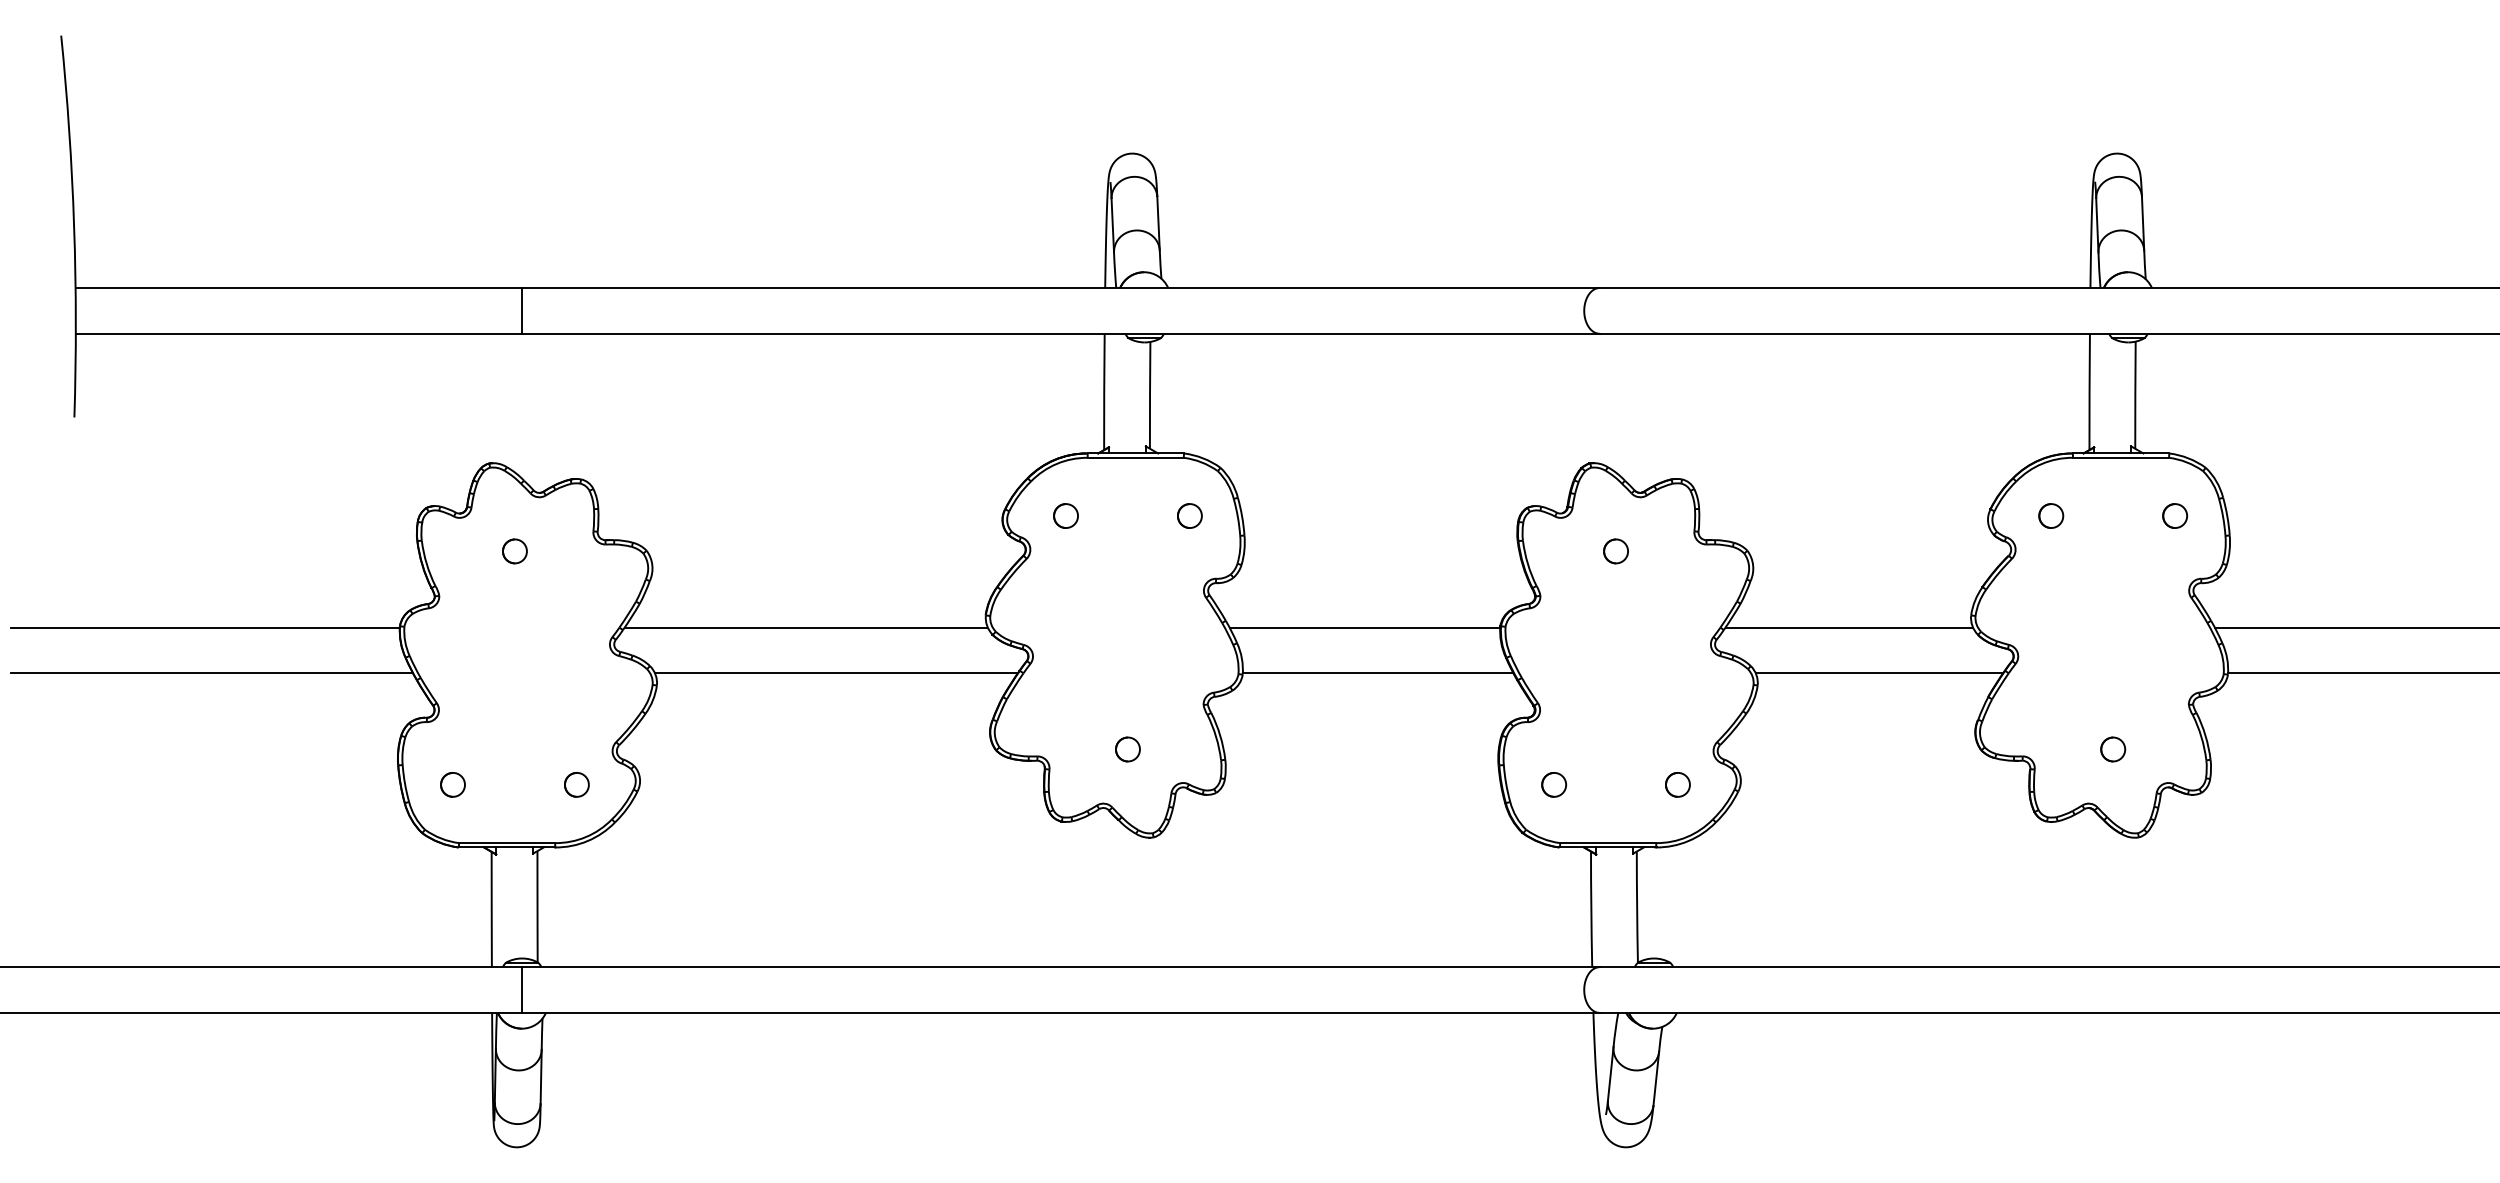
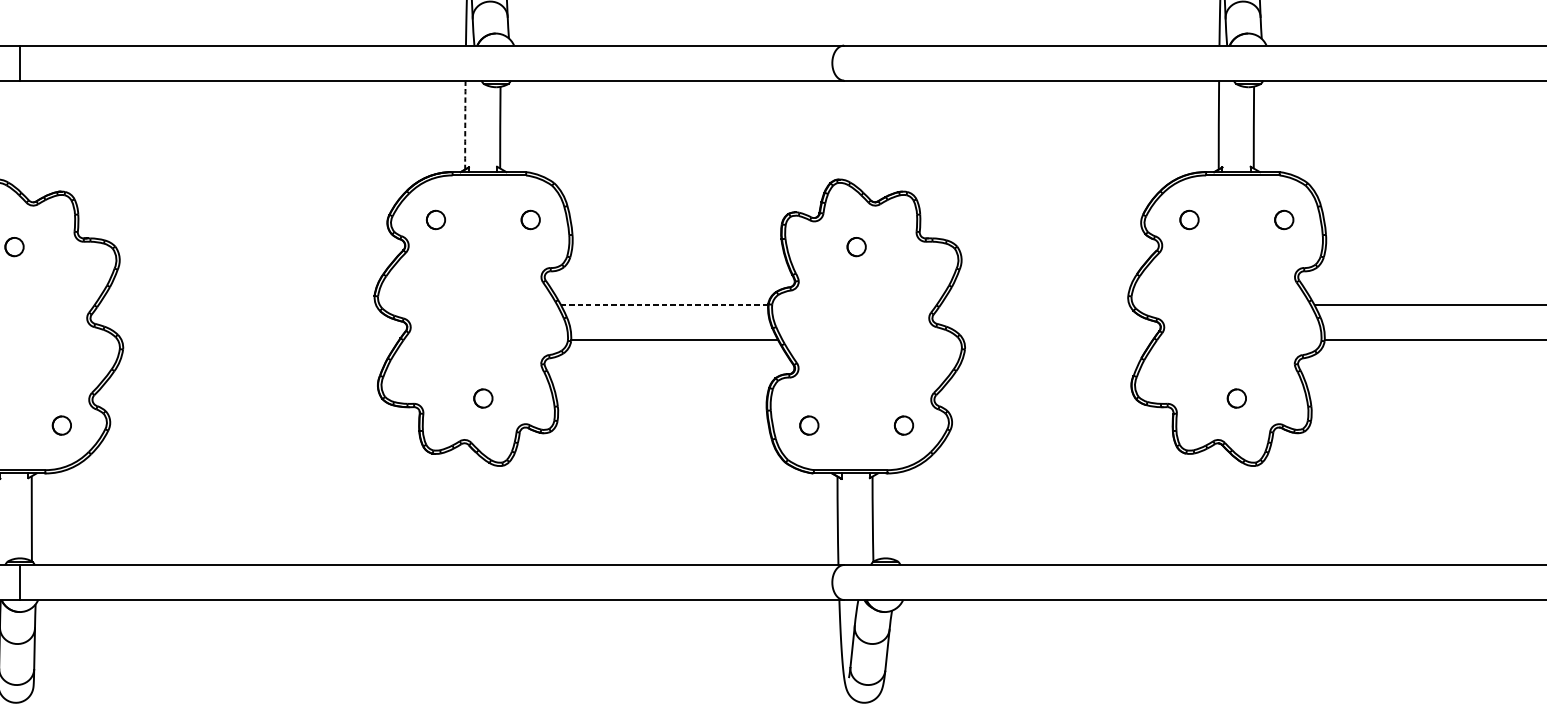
arc: (1104, 391) -> (465, 124), solid -> dashed
line: (805, 627) -> (236, 305), removed
line: (1364, 627) -> (664, 305), solid -> dashed
line: (1848, 627) -> (1034, 305), removed
line: (836, 673) -> (260, 340), removed
line: (1879, 673) -> (1058, 340), removed

